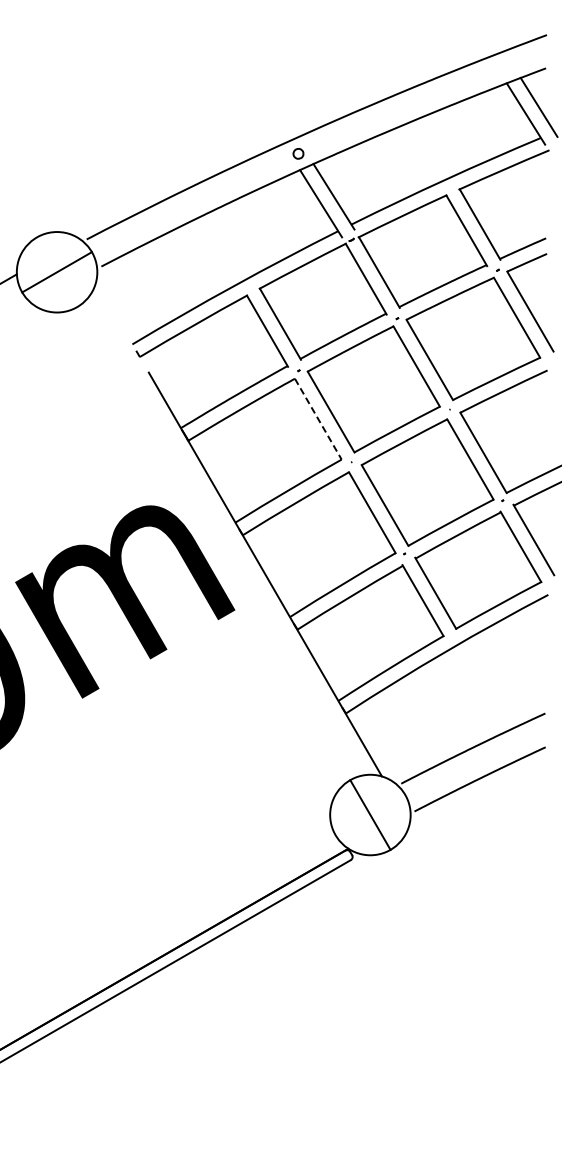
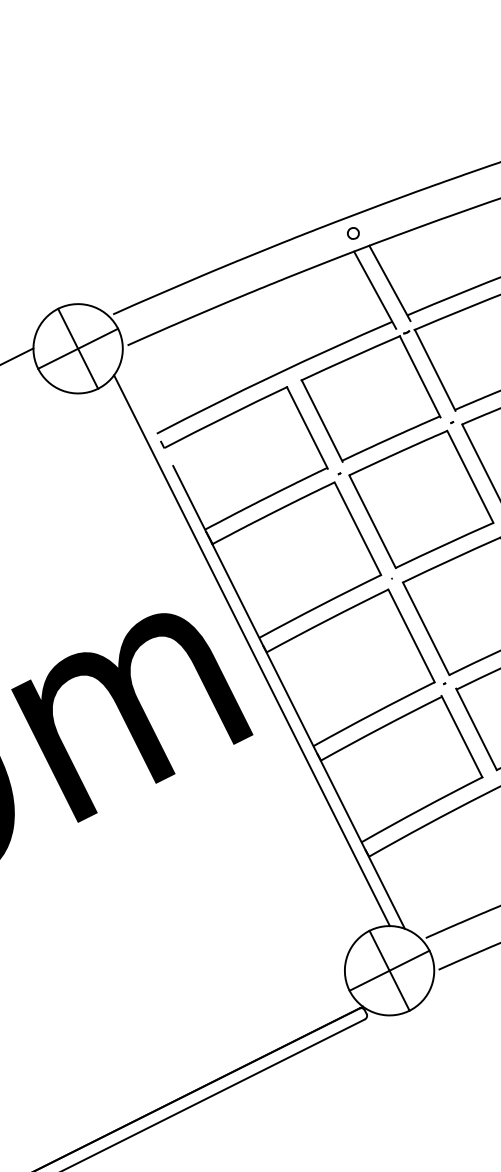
line: (56, 272) -> (77, 349), added
line: (318, 419) -> (358, 529), dashed -> solid
line: (229, 534) -> (251, 650), added
line: (370, 814) -> (389, 970), added

